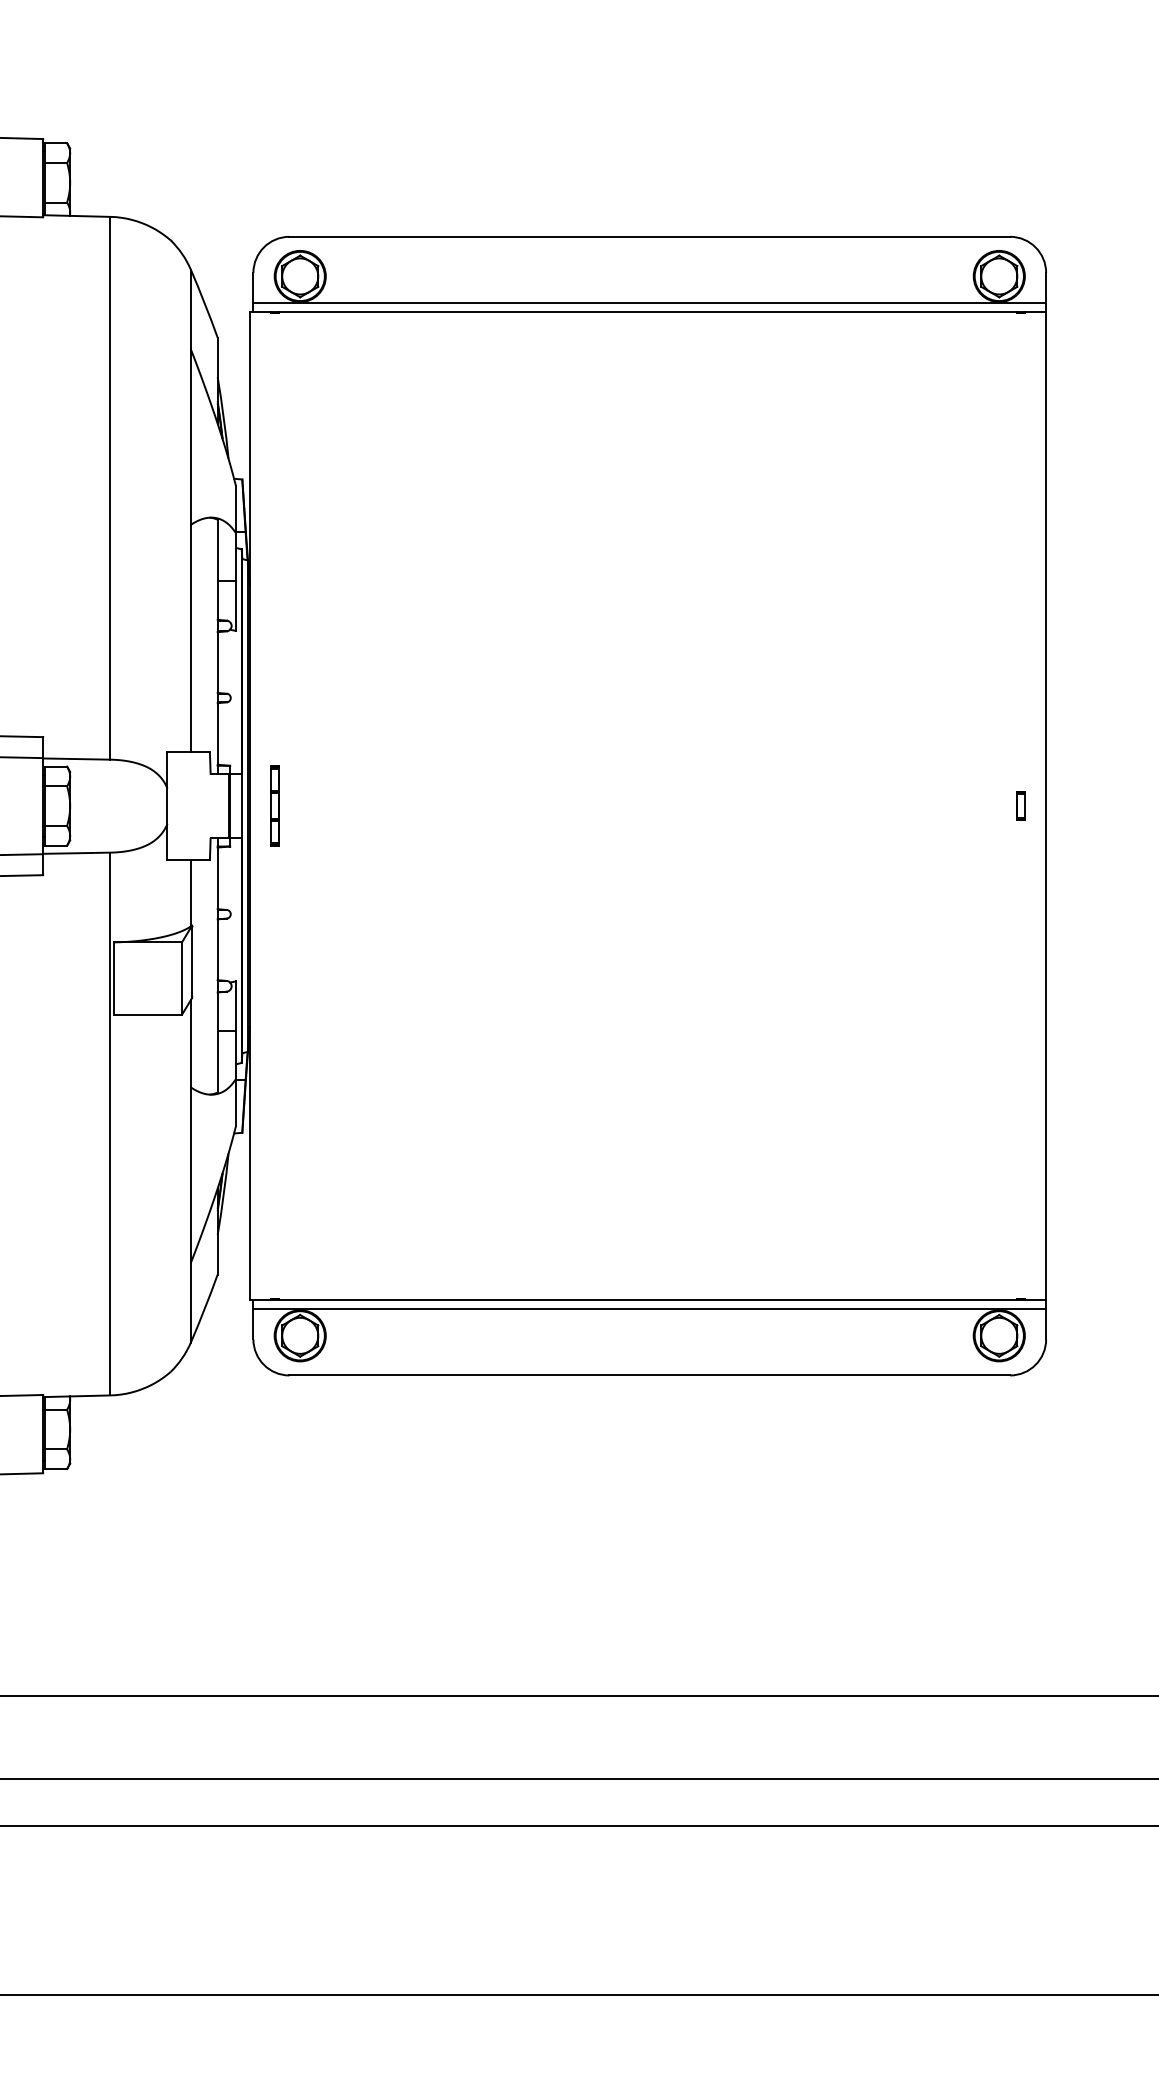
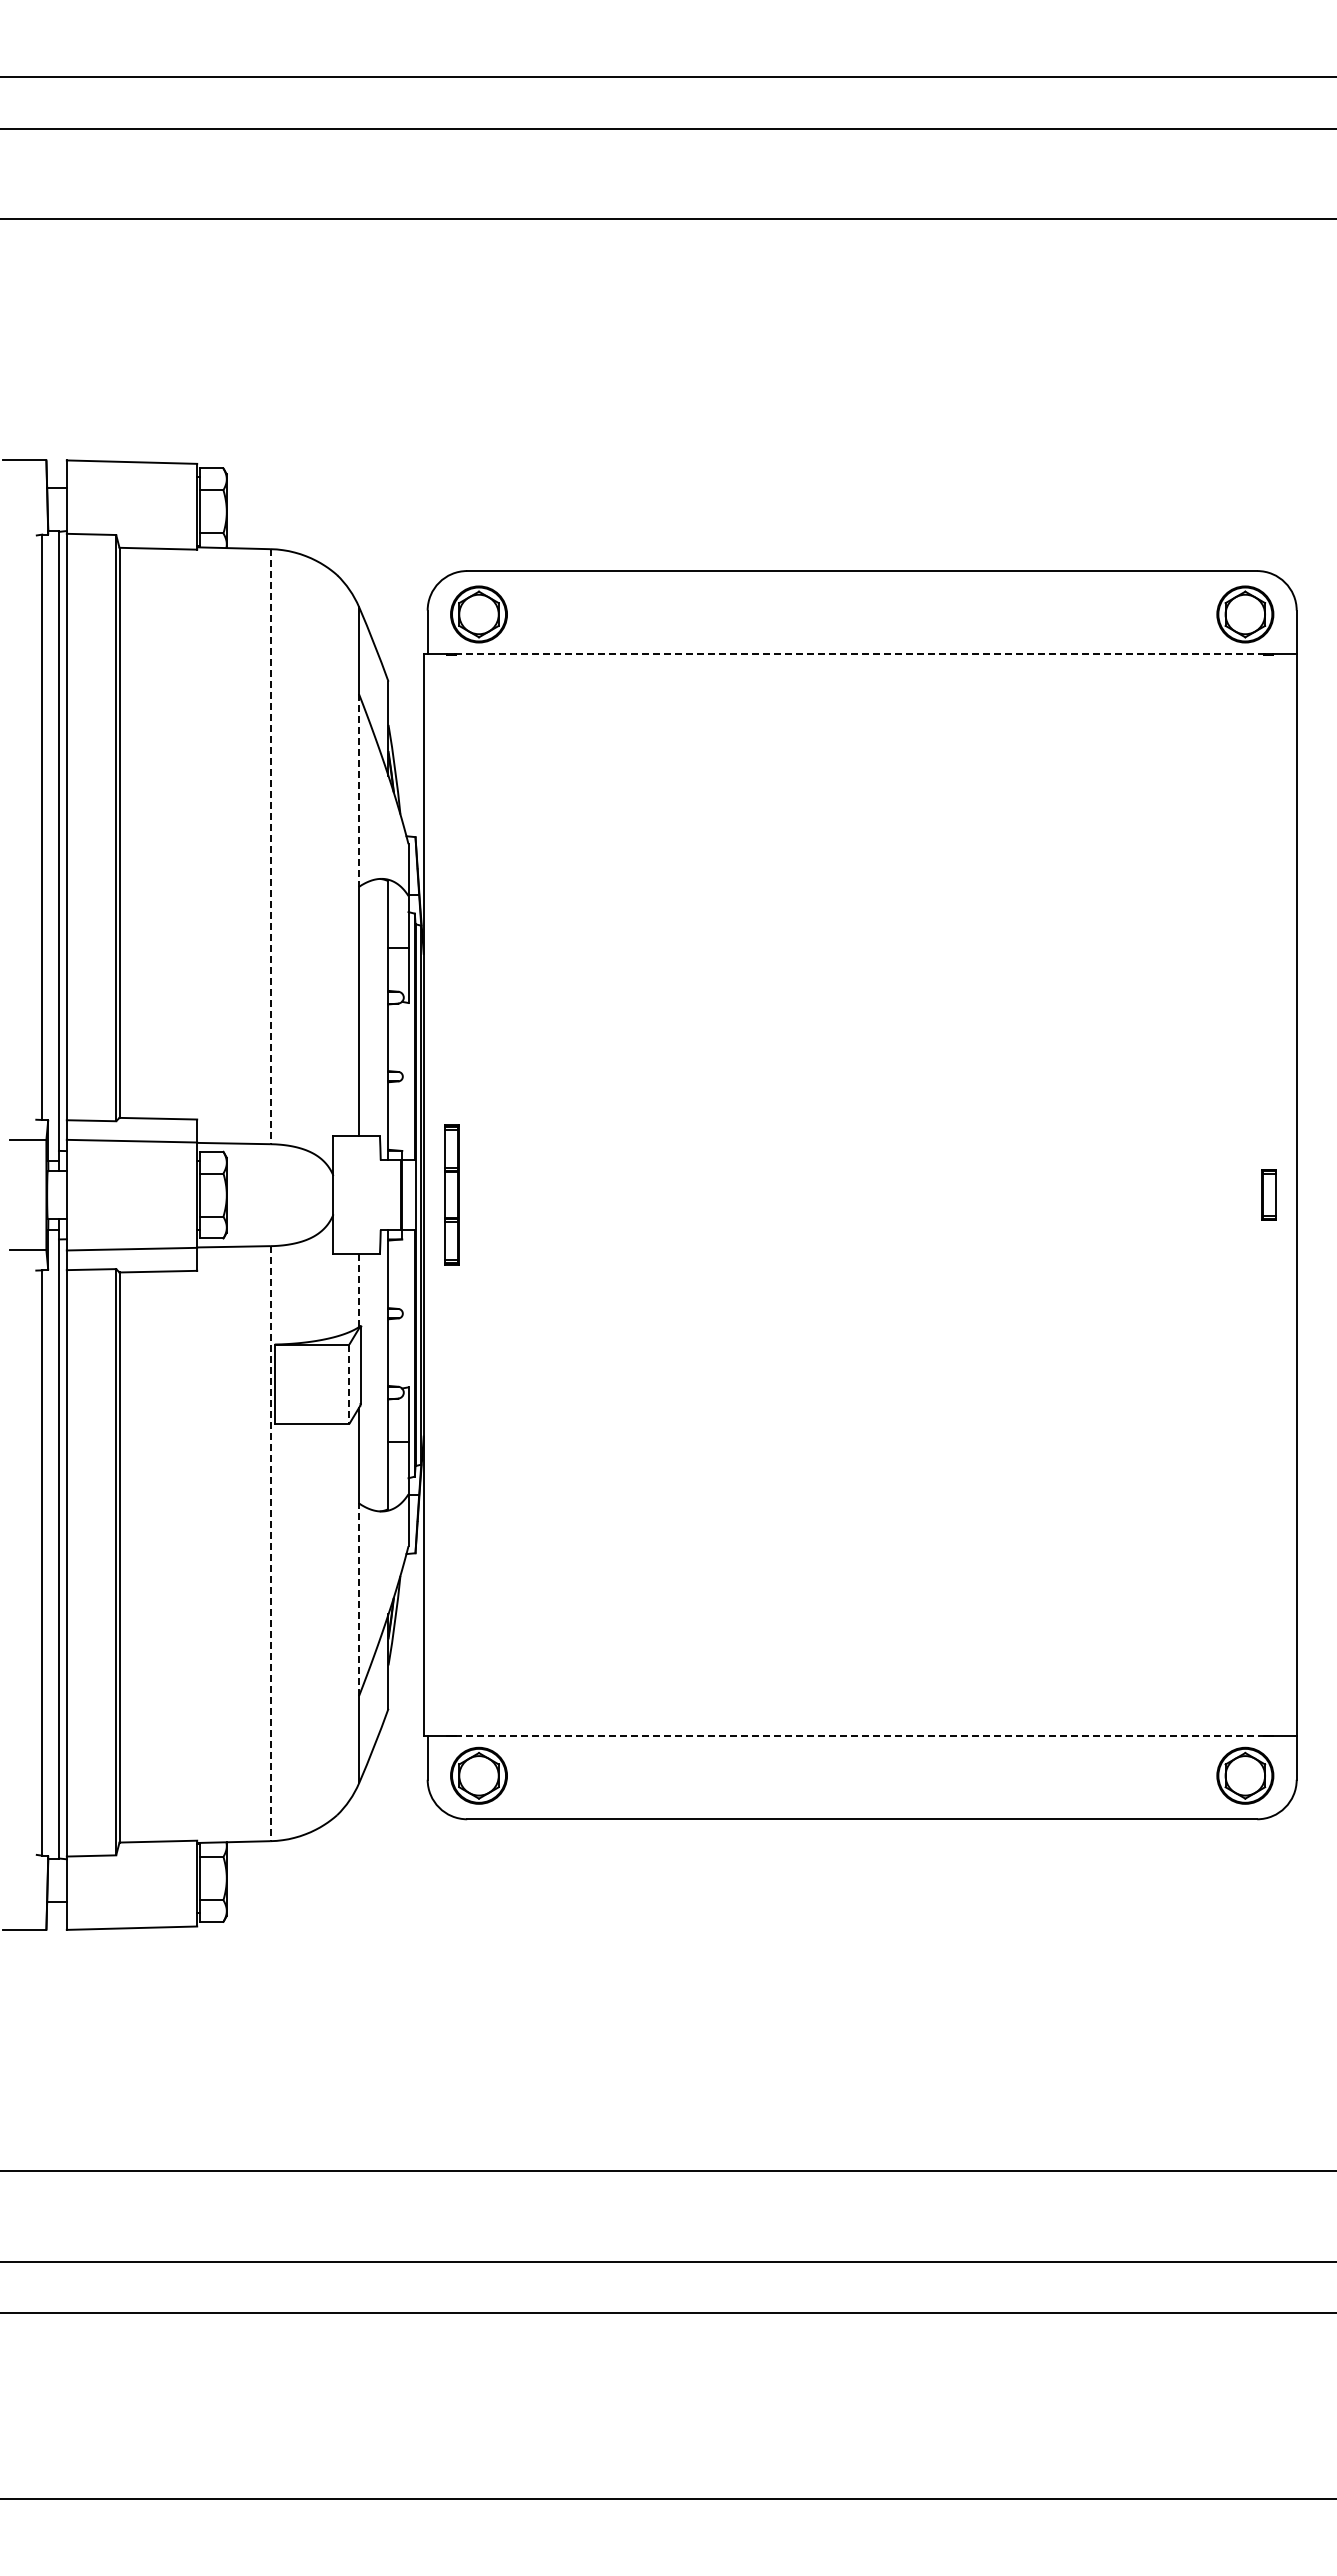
line: (649, 302) -> (861, 643), removed
line: (648, 312) -> (860, 654), solid -> dashed
line: (191, 437) -> (359, 791), solid -> dashed
line: (110, 488) -> (270, 846), solid -> dashed
part: (275, 806) -> (451, 1195), size x1.6
part: (1020, 806) -> (1268, 1195), size x1.6
line: (191, 894) -> (359, 1291), solid -> dashed
line: (182, 978) -> (349, 1384), solid -> dashed
line: (110, 1123) -> (270, 1543), solid -> dashed
line: (191, 1174) -> (359, 1599), solid -> dashed
line: (648, 1299) -> (860, 1736), solid -> dashed
line: (649, 1309) -> (861, 1746), removed

